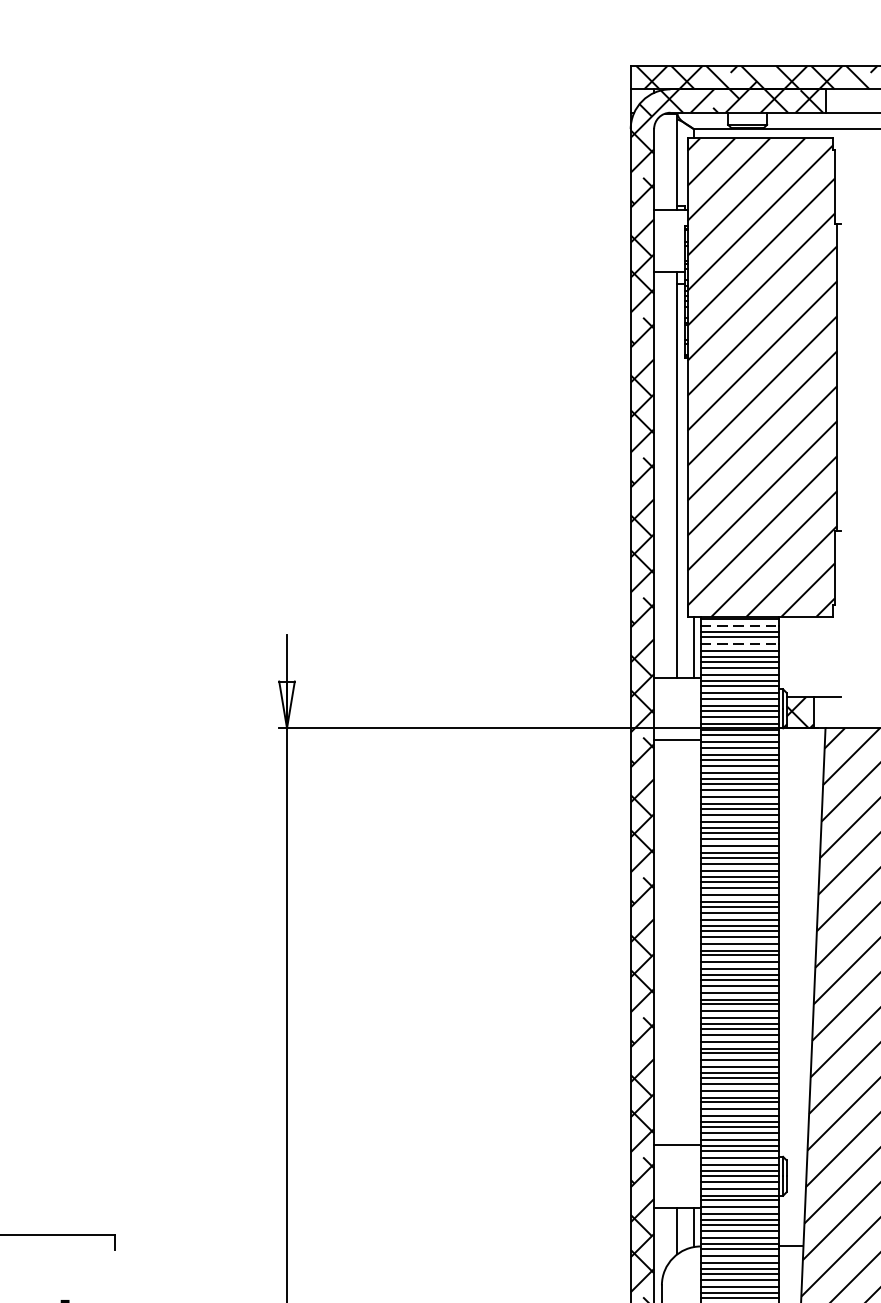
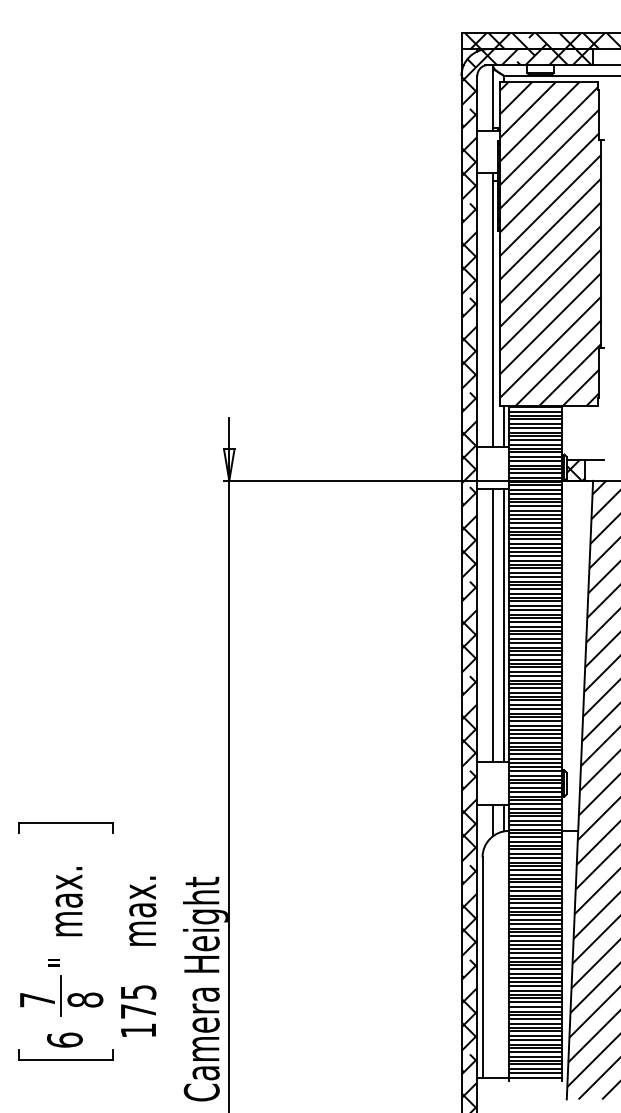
line: (740, 625) -> (535, 411), dashed -> solid
line: (740, 643) -> (535, 423), dashed -> solid
line: (678, 942) -> (493, 625), added
line: (694, 942) -> (504, 625), added

